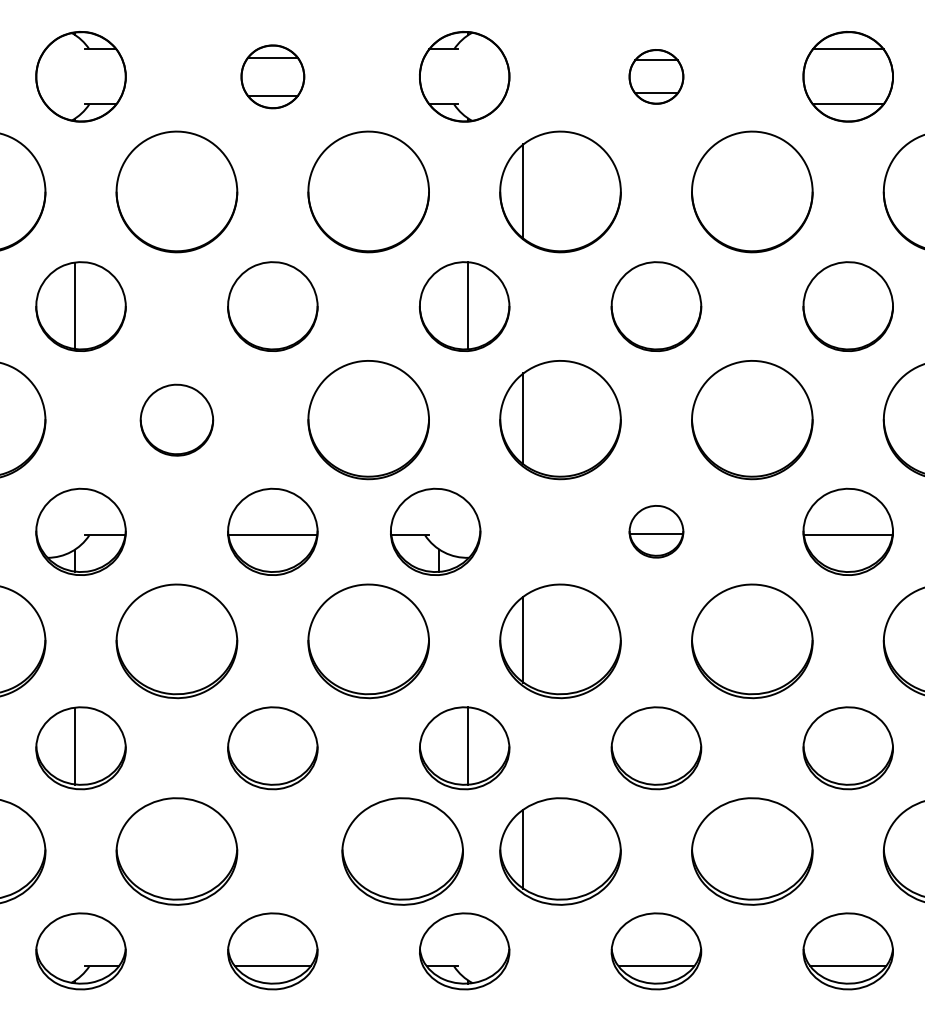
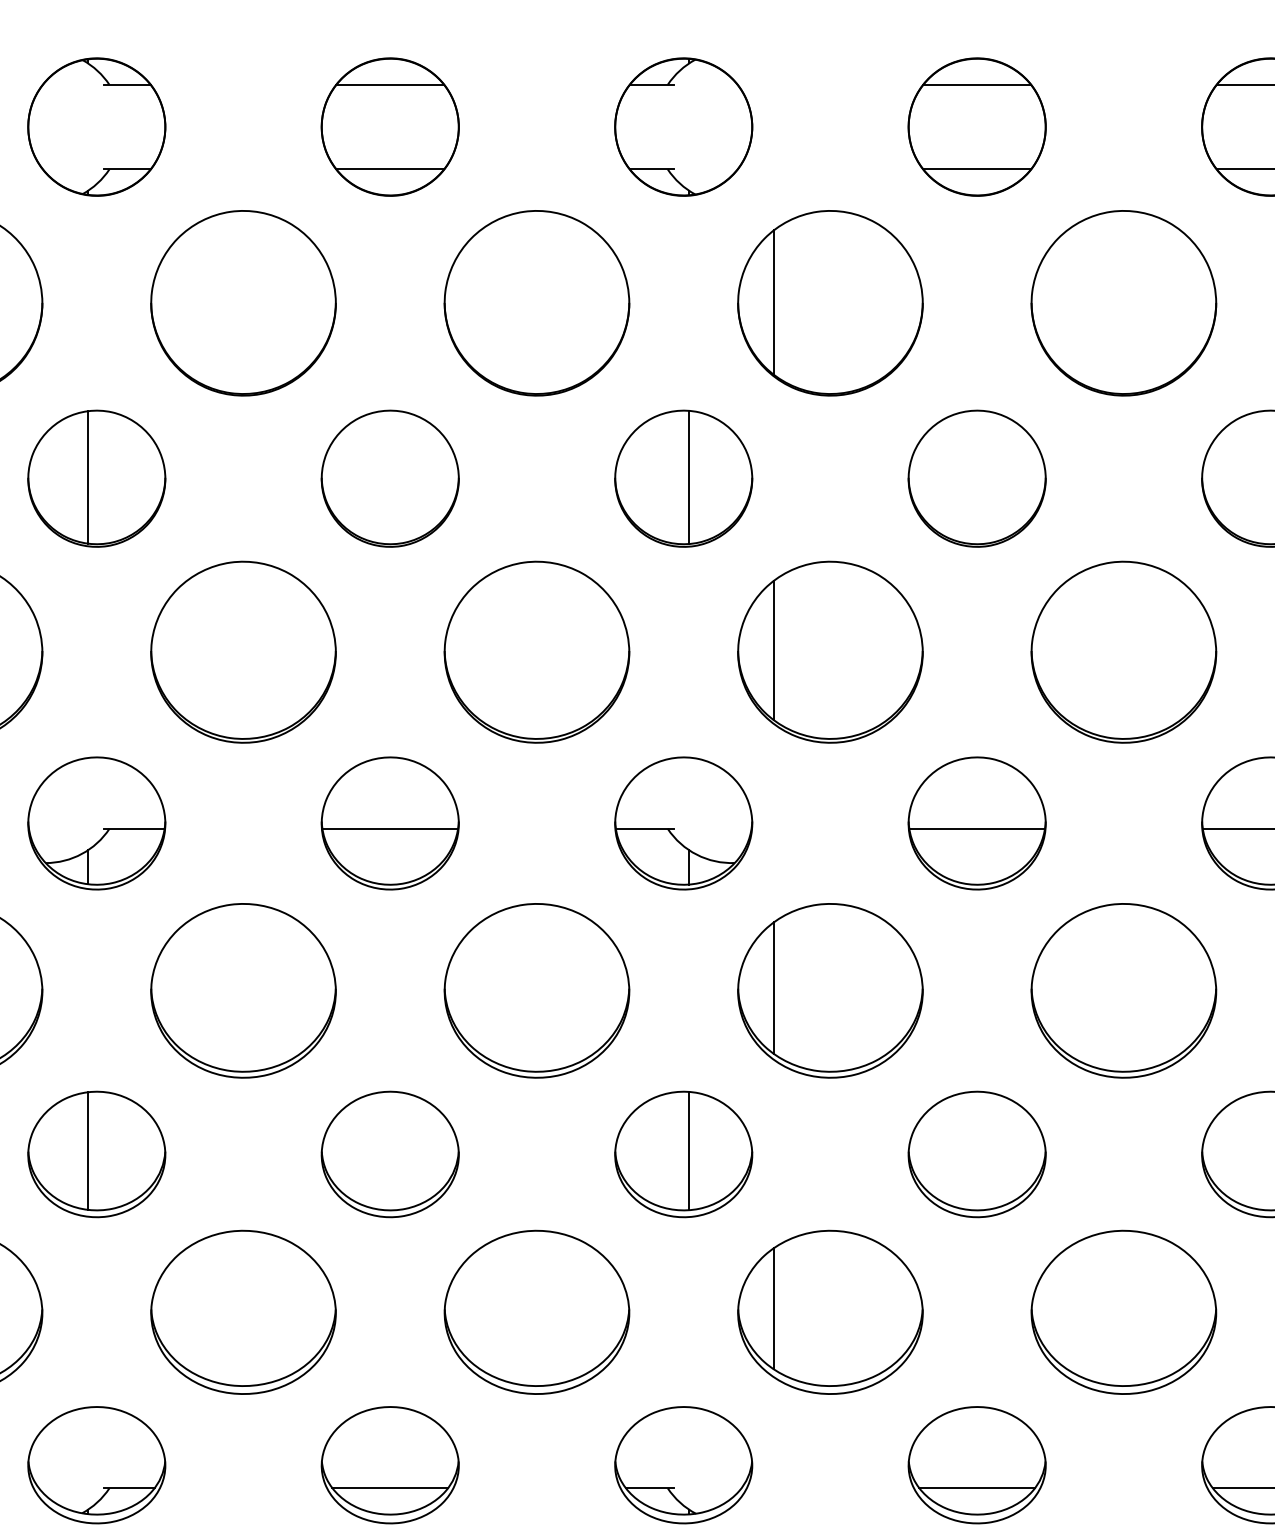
part: (272, 76) -> (389, 126), size x1.43
part: (656, 76) -> (977, 126), size x1.67
part: (176, 420) -> (242, 652), size x1.67
part: (435, 531) -> (683, 822), moved
part: (656, 531) -> (977, 822), size x1.67
part: (402, 851) -> (536, 1312), moved

